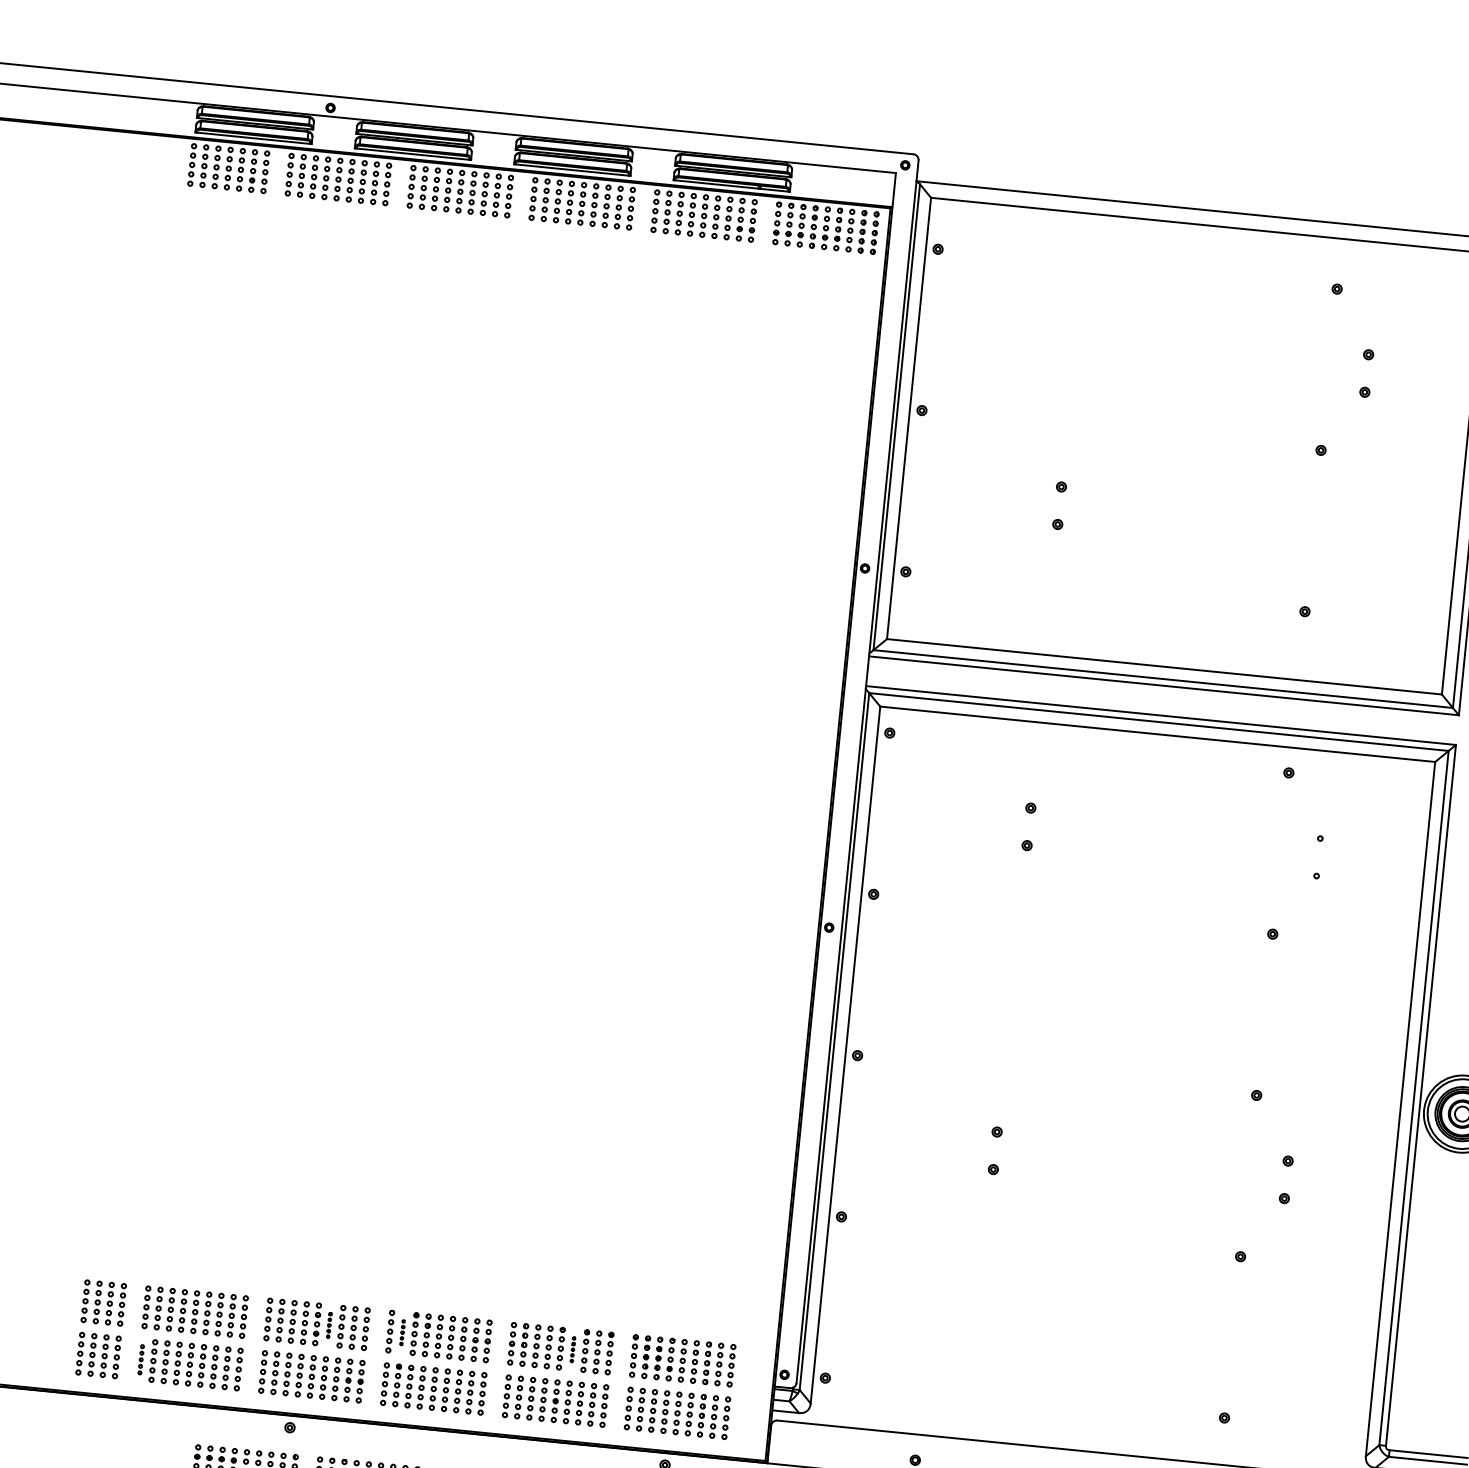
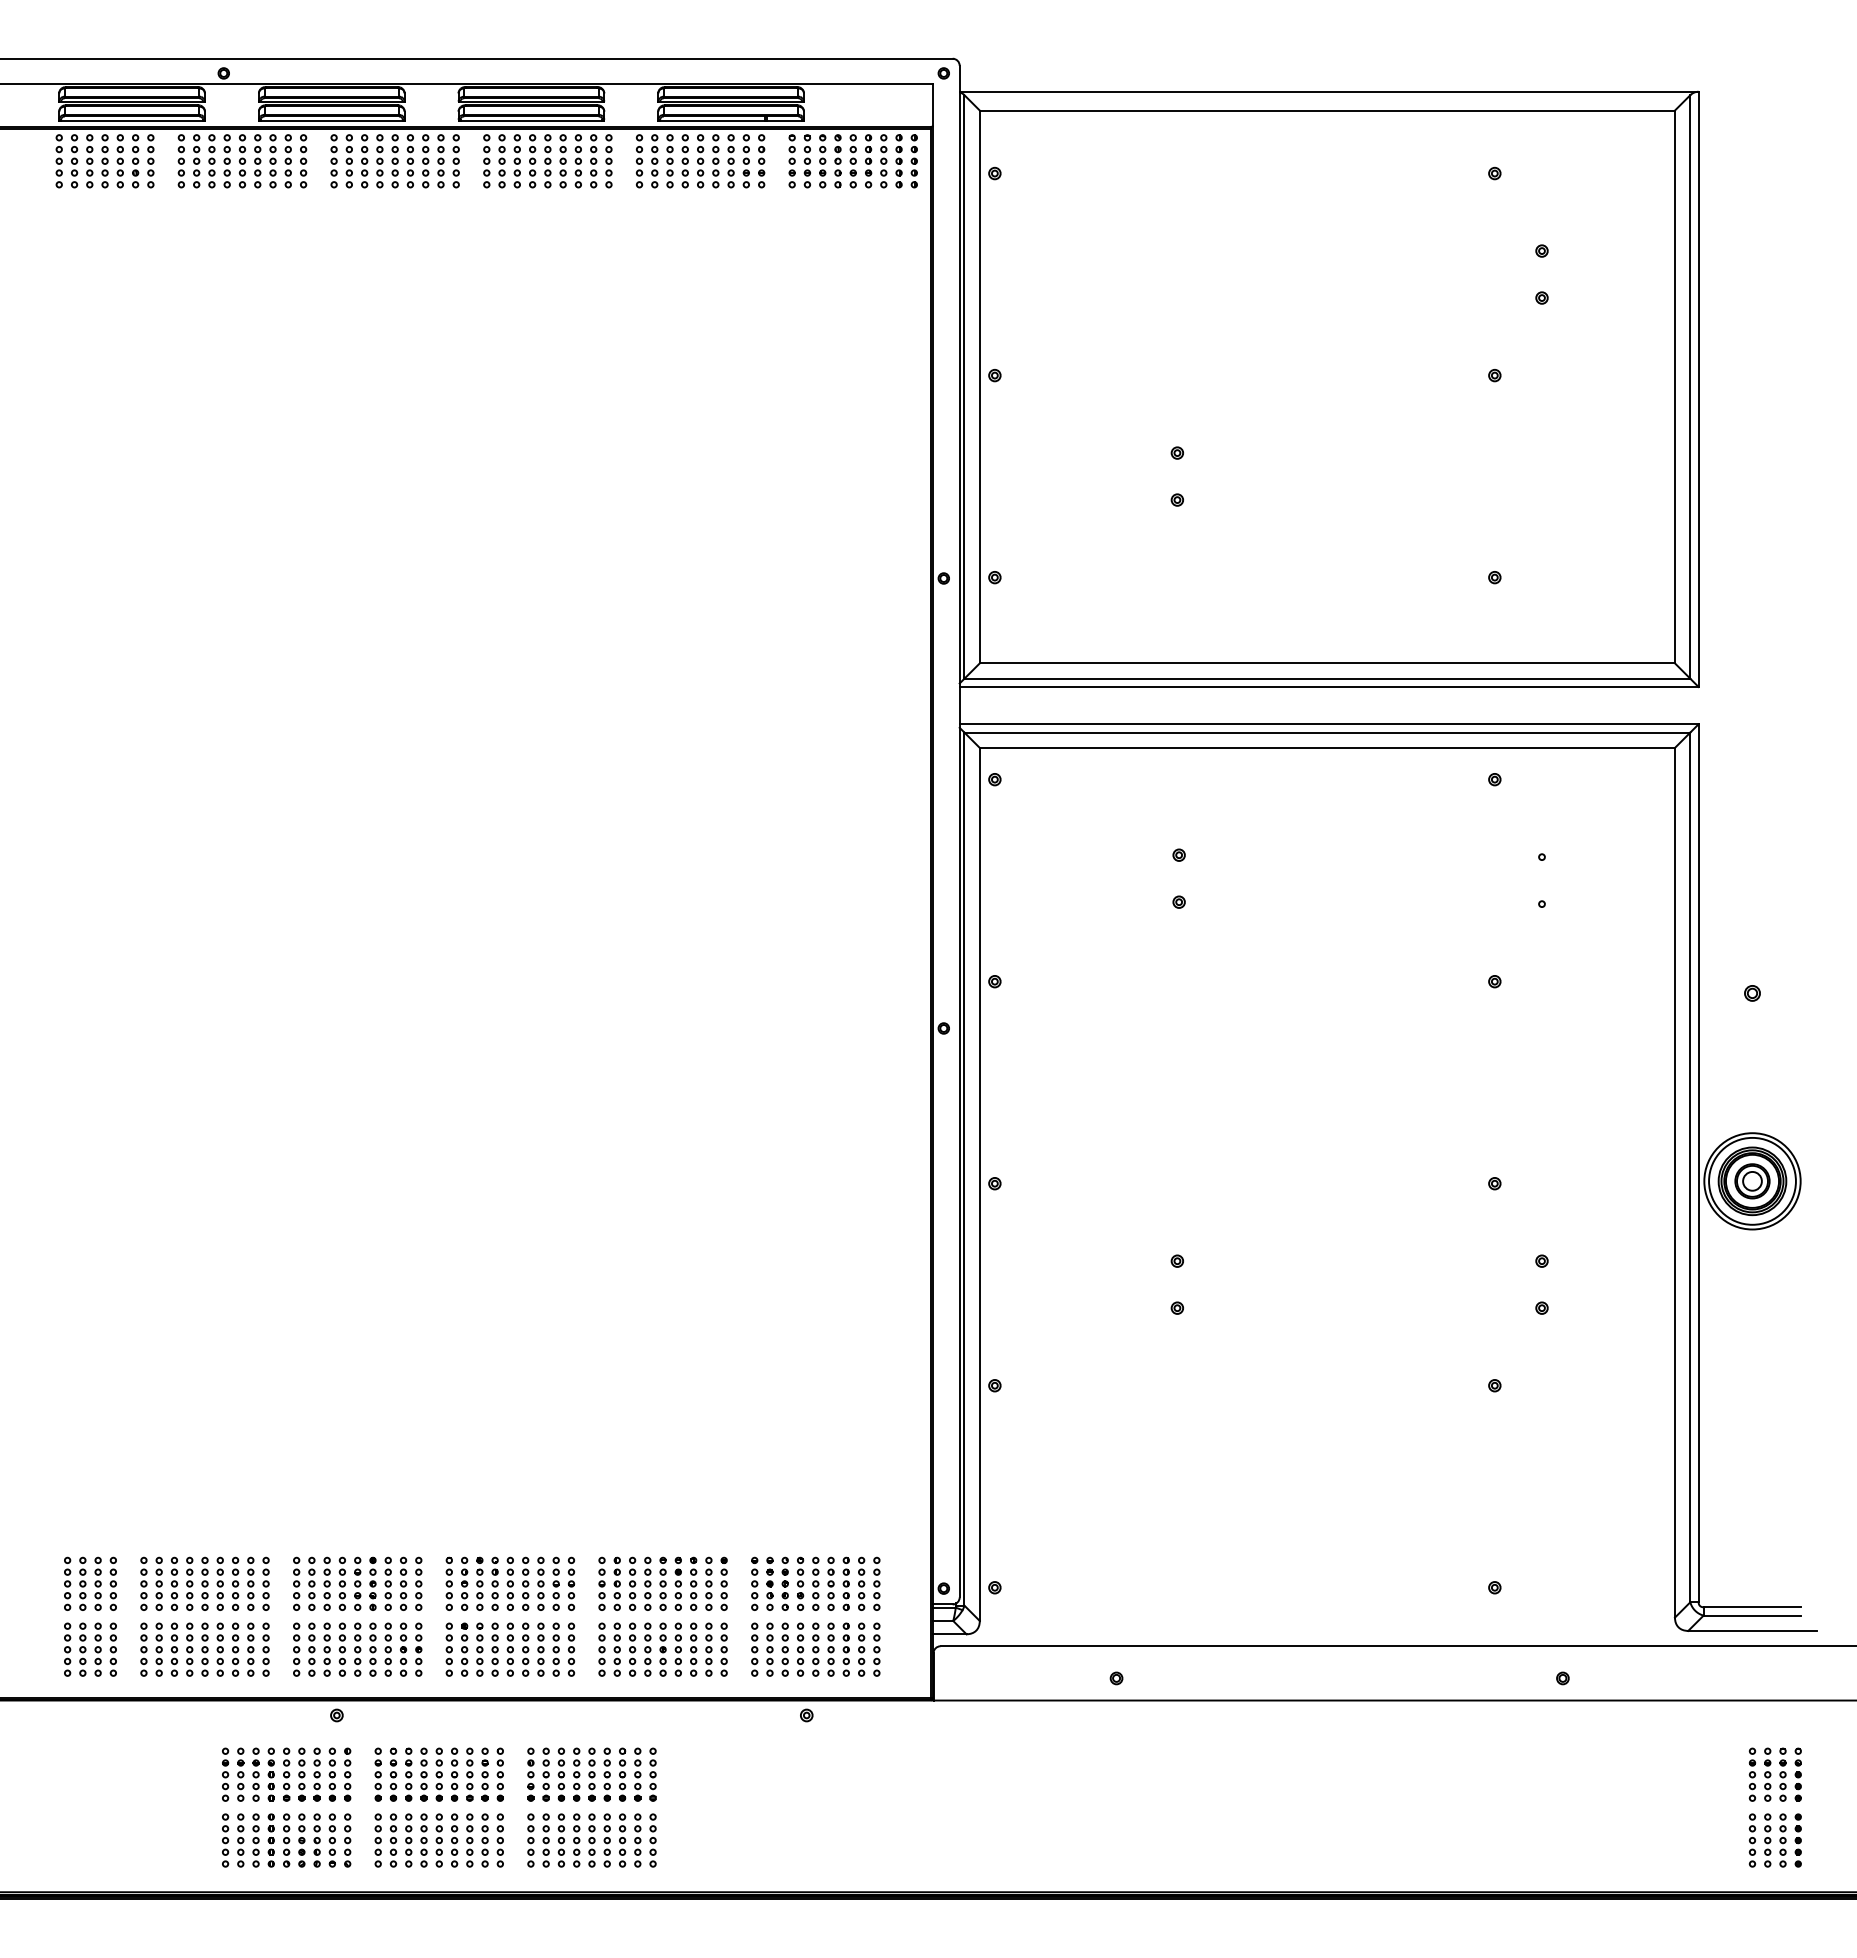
part: (328, 1325) -> (372, 1583), size x1.67
part: (402, 1332) -> (464, 1583), size x1.67
part: (572, 1349) -> (677, 1583), size x1.67
part: (140, 1359) -> (143, 1649), size x1.43

